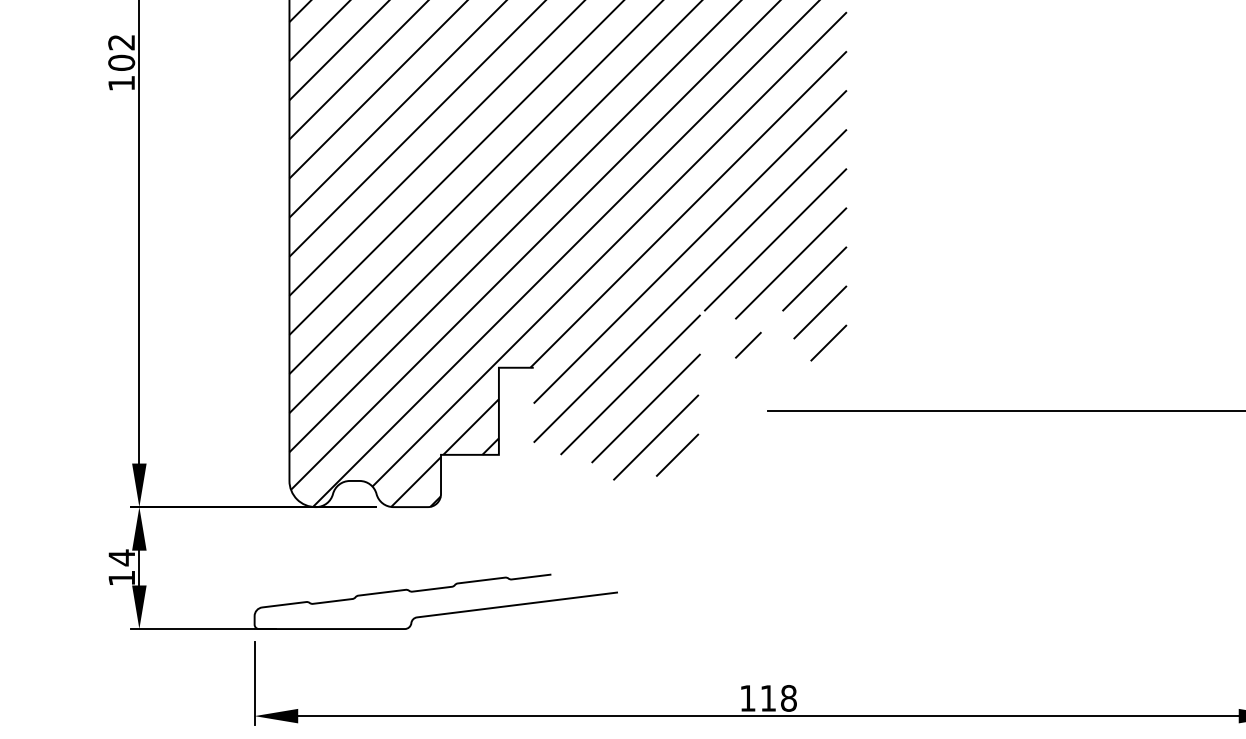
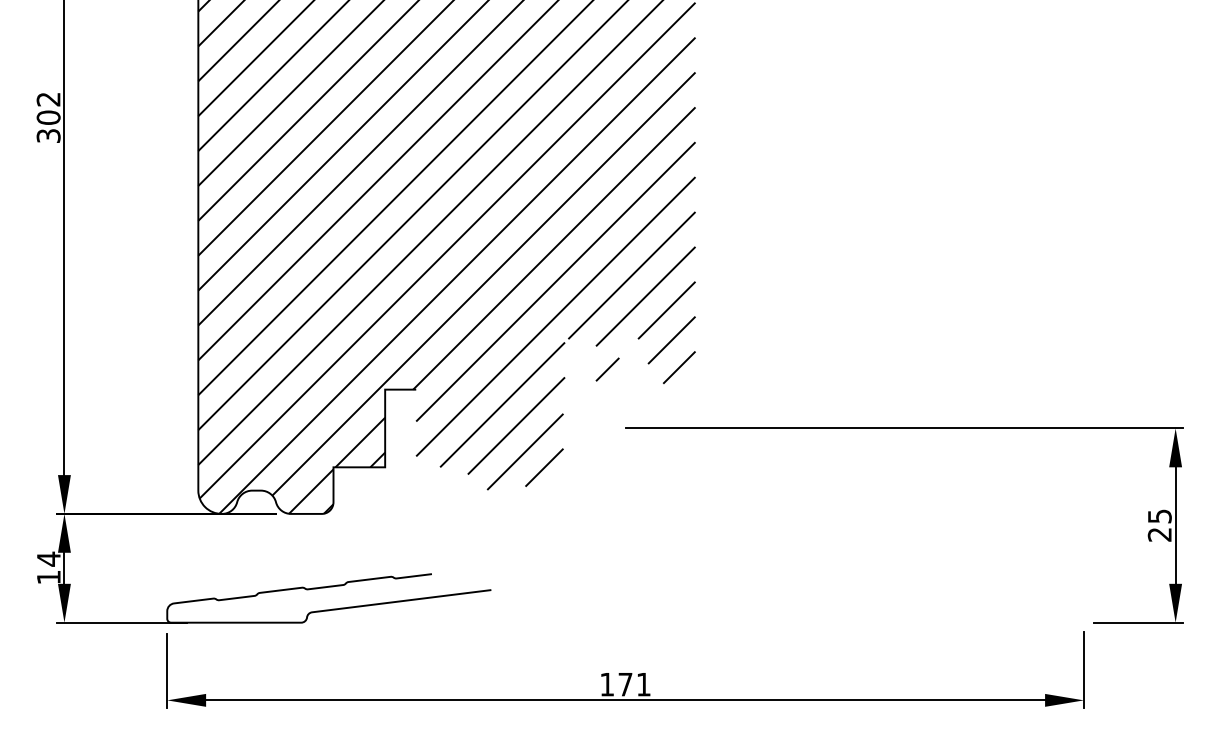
text: (121, 82) -> (48, 135), 102 -> 302
text: (778, 698) -> (634, 684), 118 -> 171

